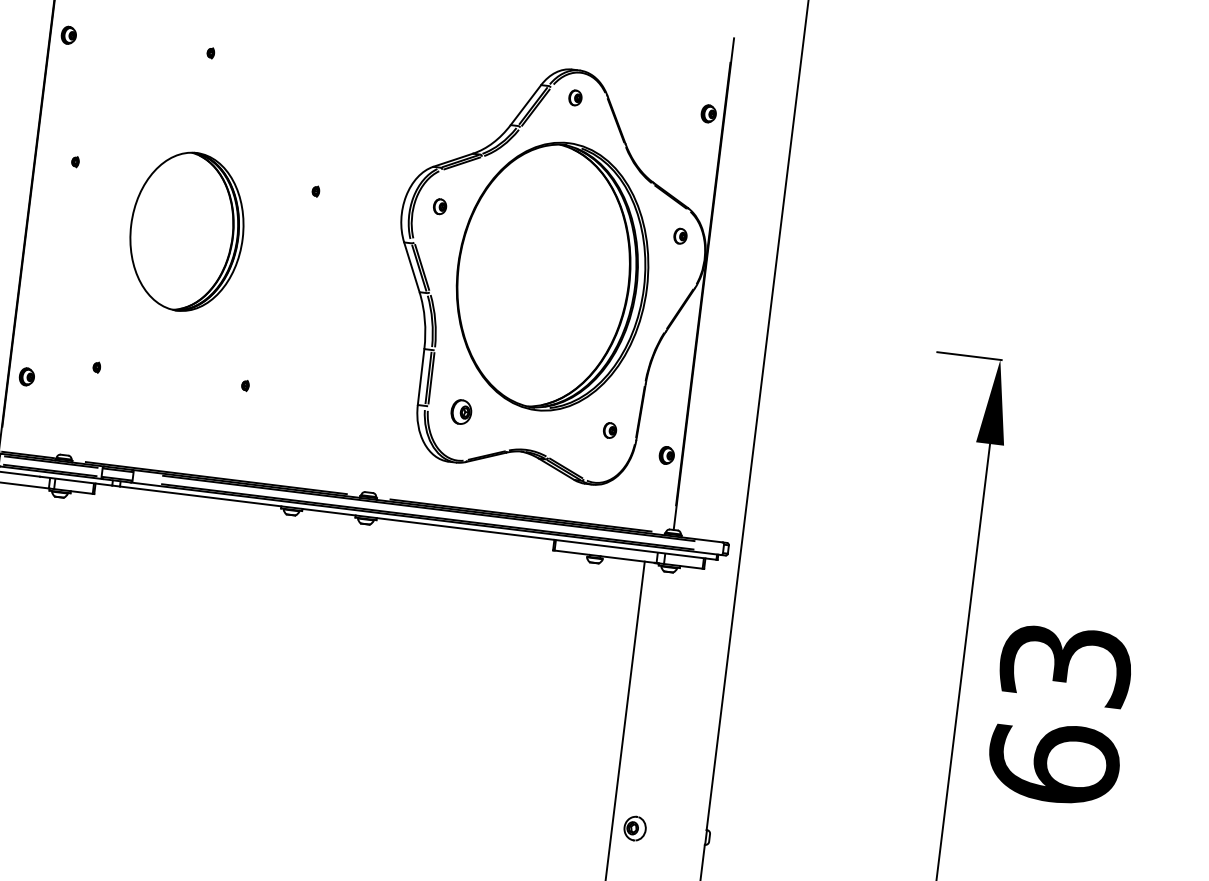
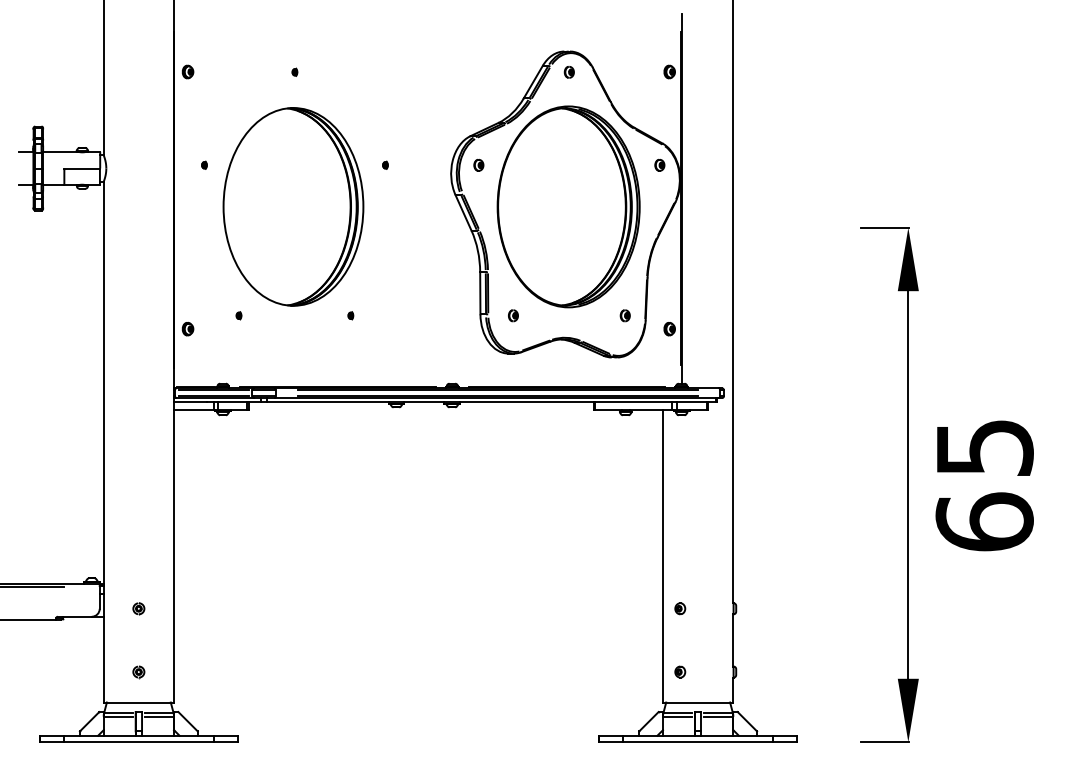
part: (187, 231) -> (293, 206), size x1.67
part: (461, 411) -> (513, 315), size x0.62
text: (1065, 664) -> (984, 447), 63 -> 65
part: (635, 828) -> (680, 608), size x0.62

